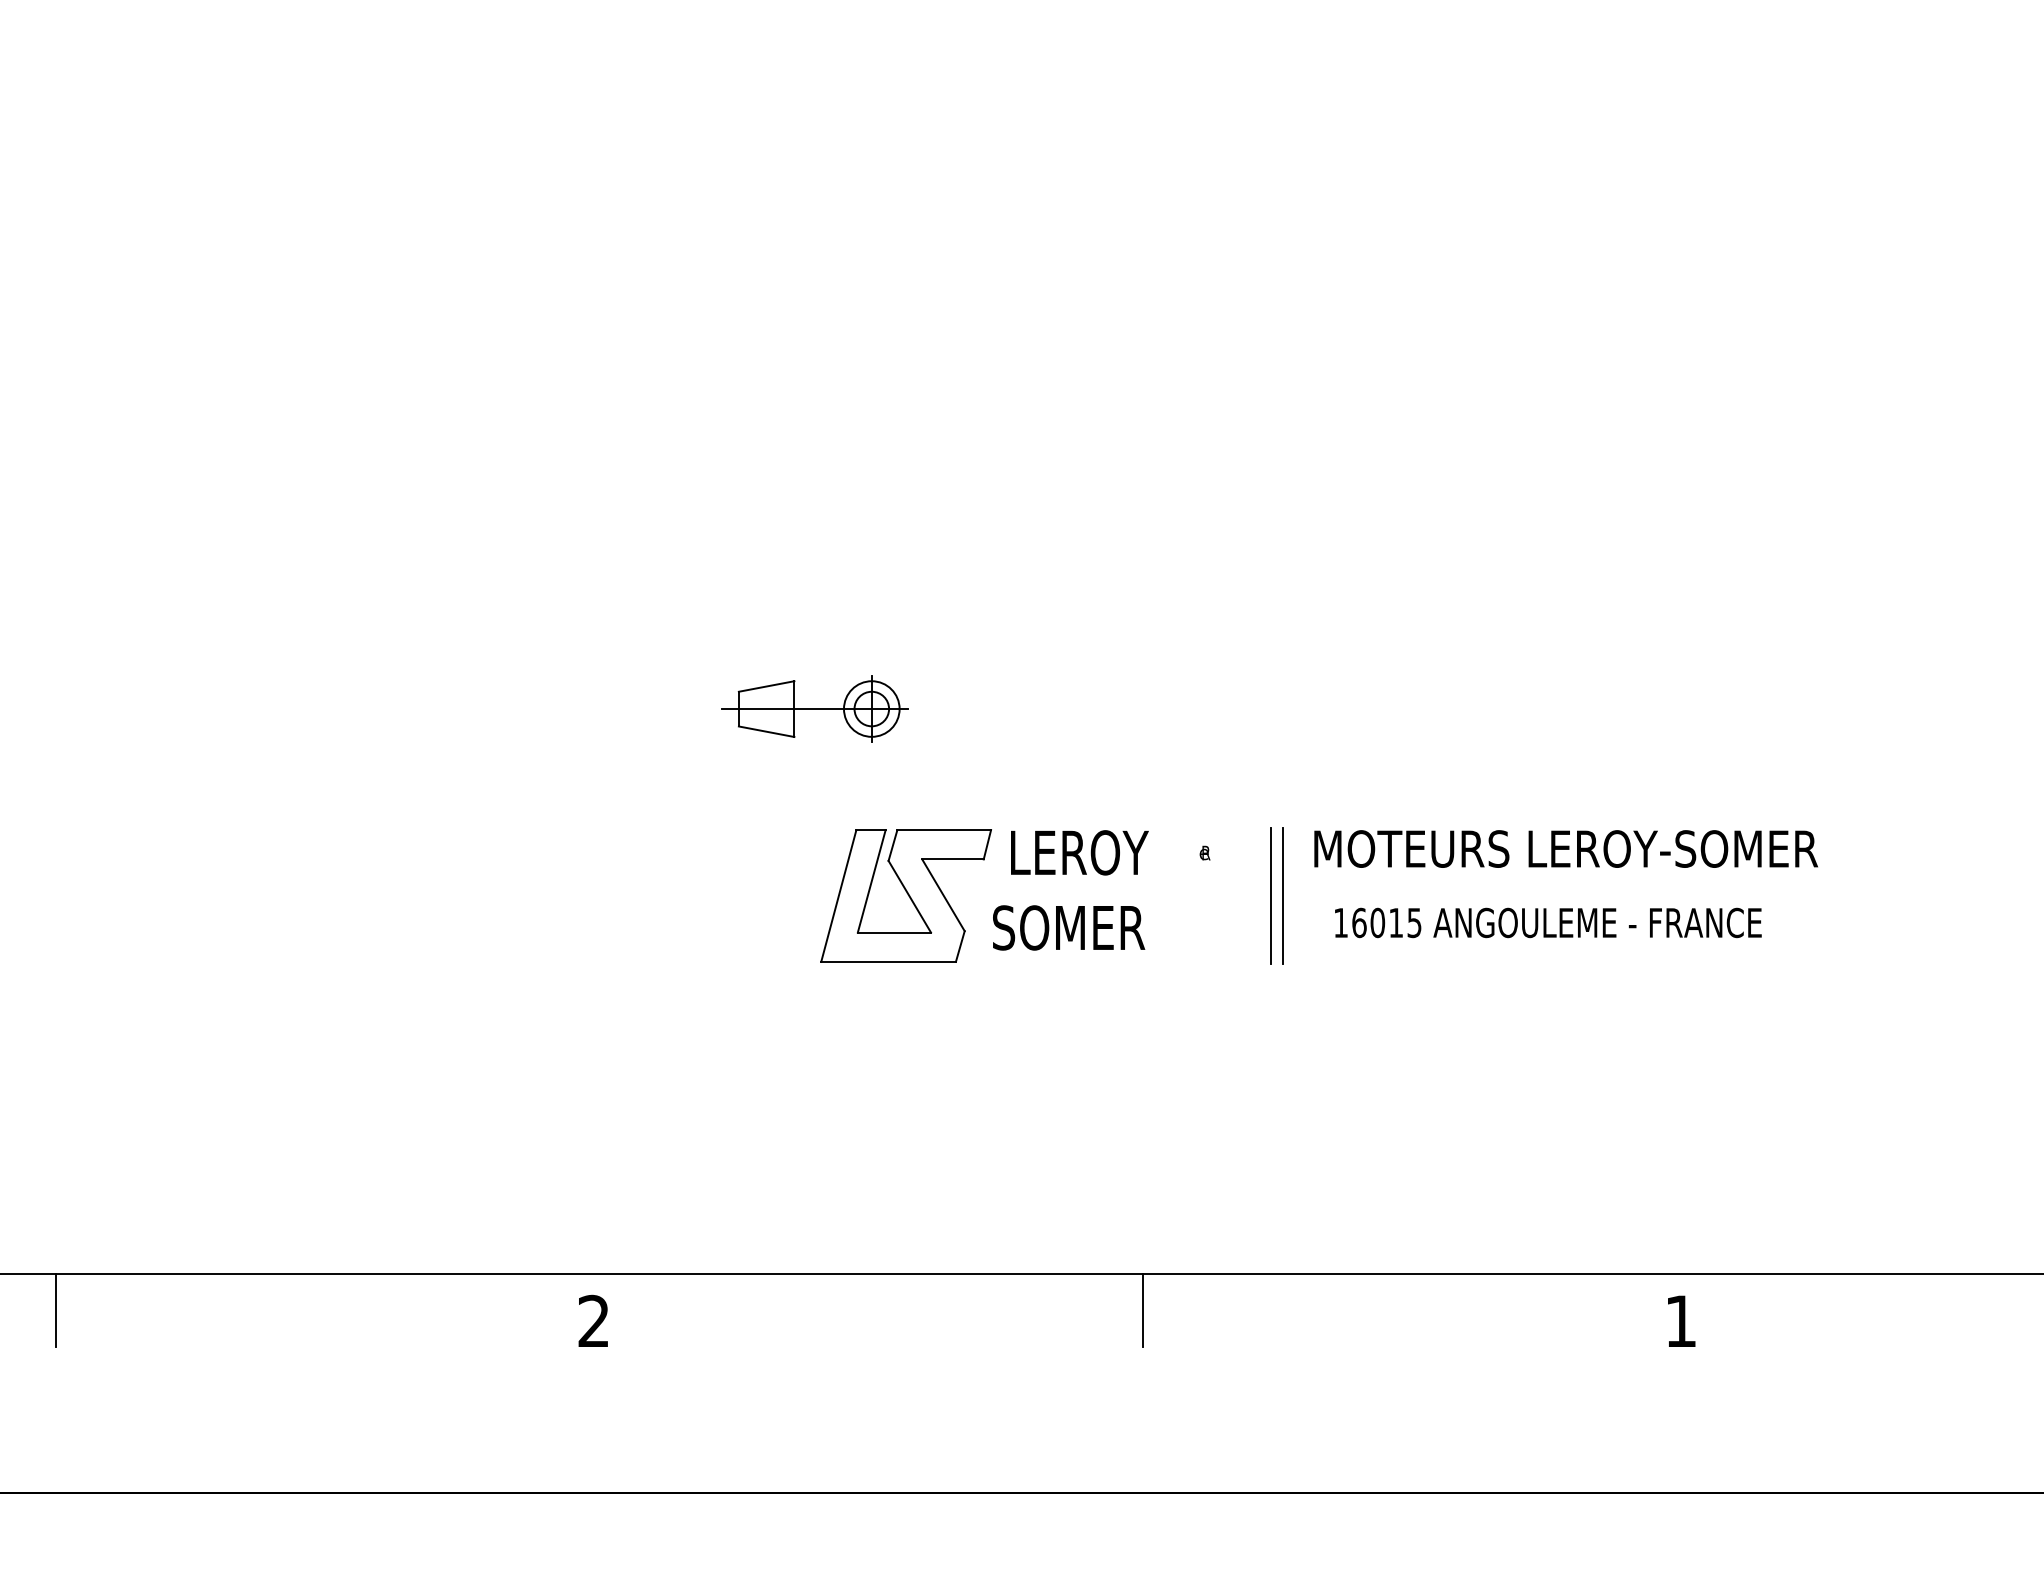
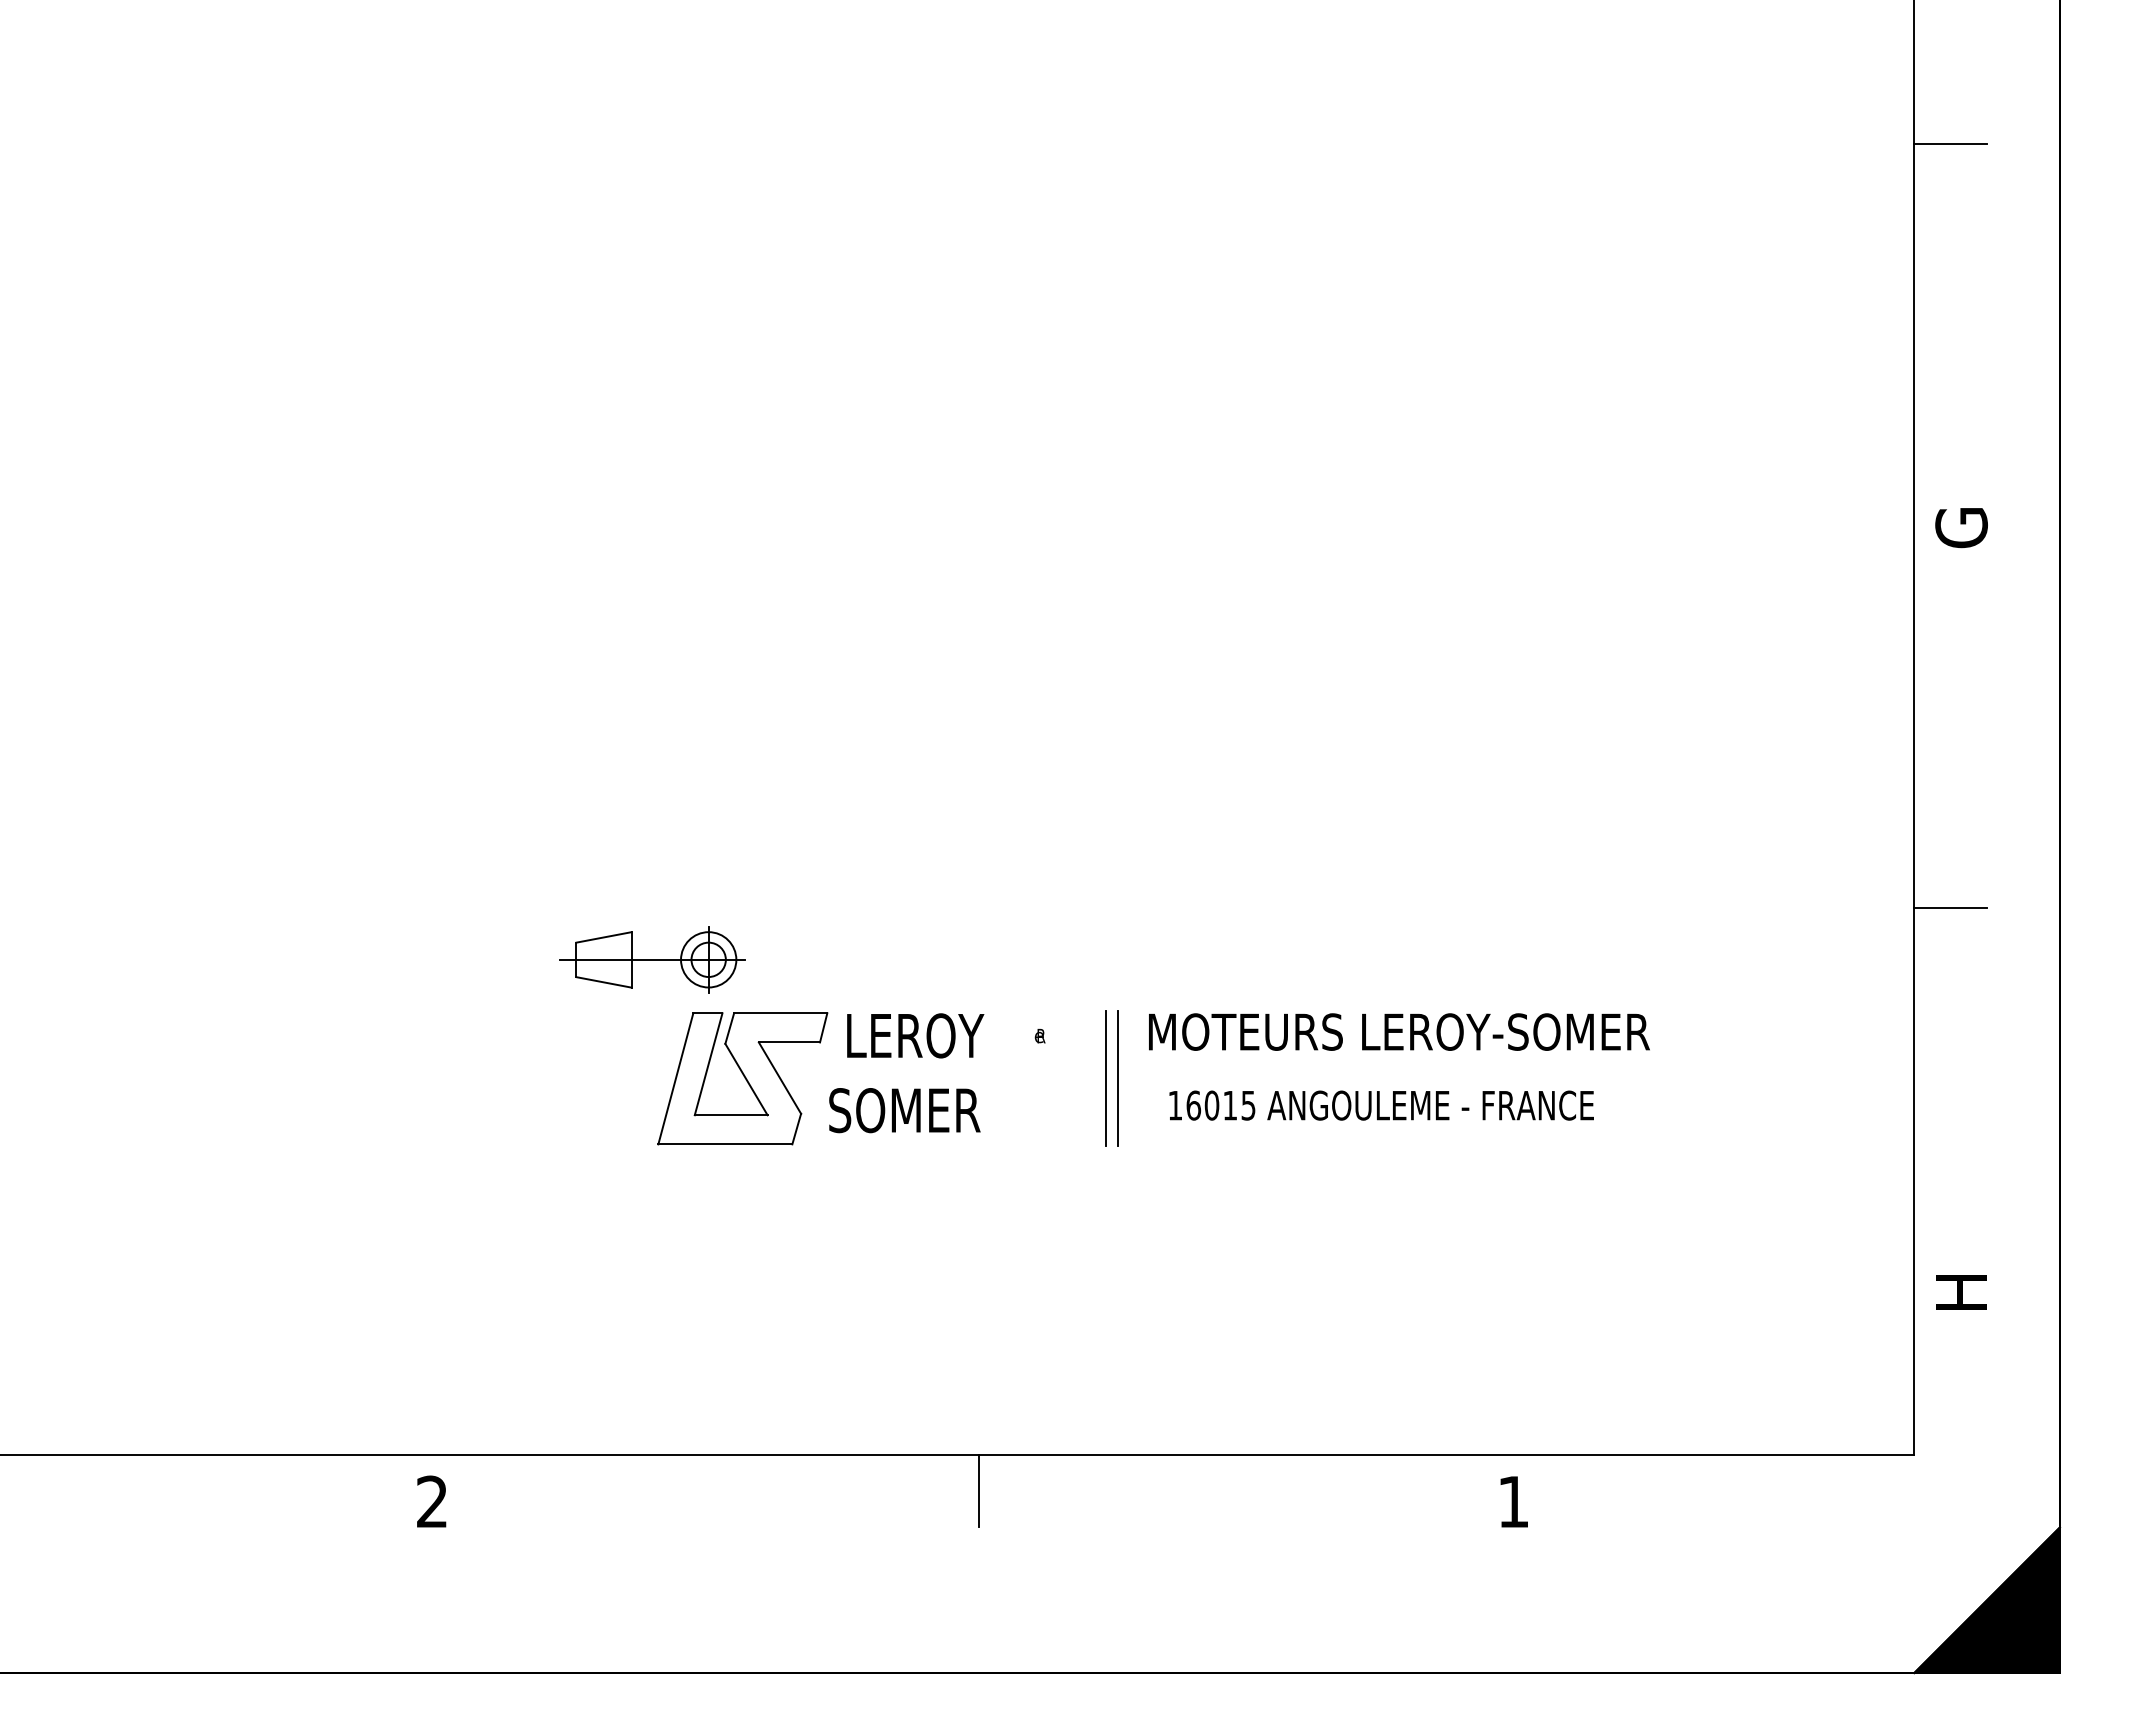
part: (815, 708) -> (652, 959), moved

